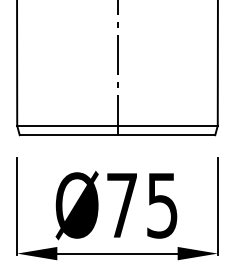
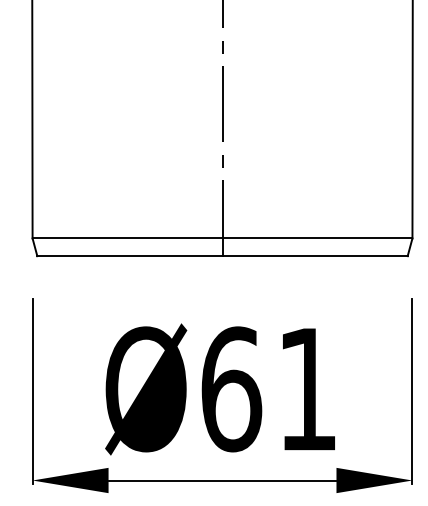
text: (141, 205) -> (267, 389), Ø75 -> Ø61

